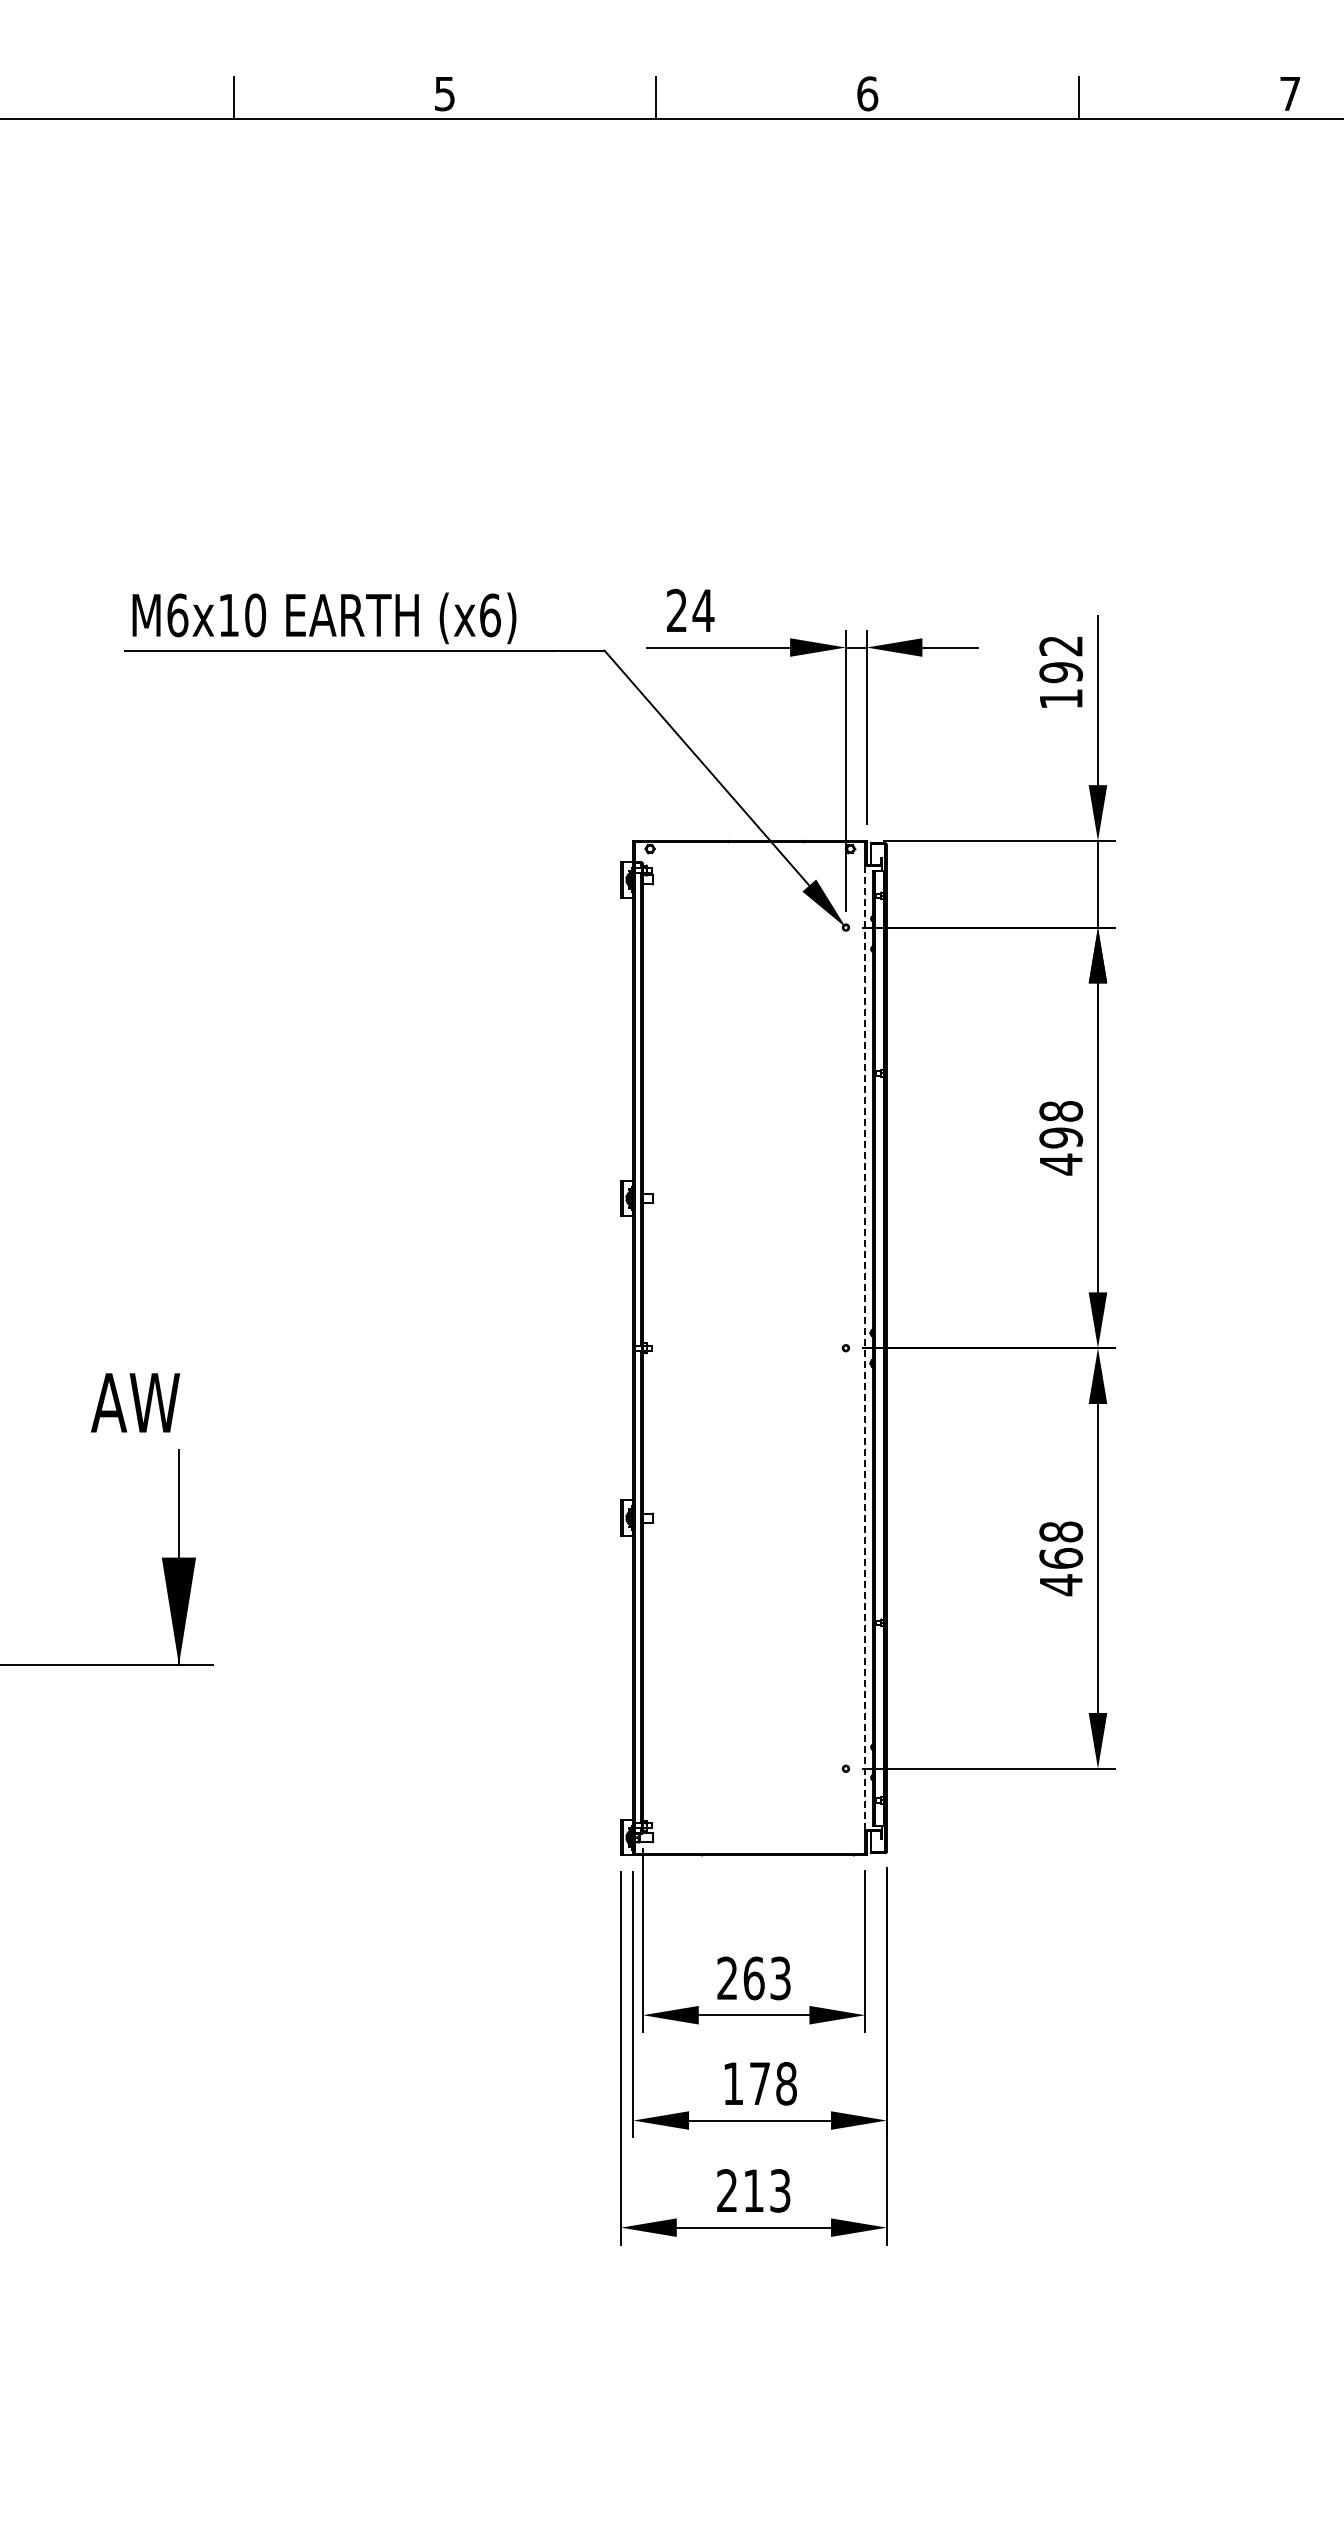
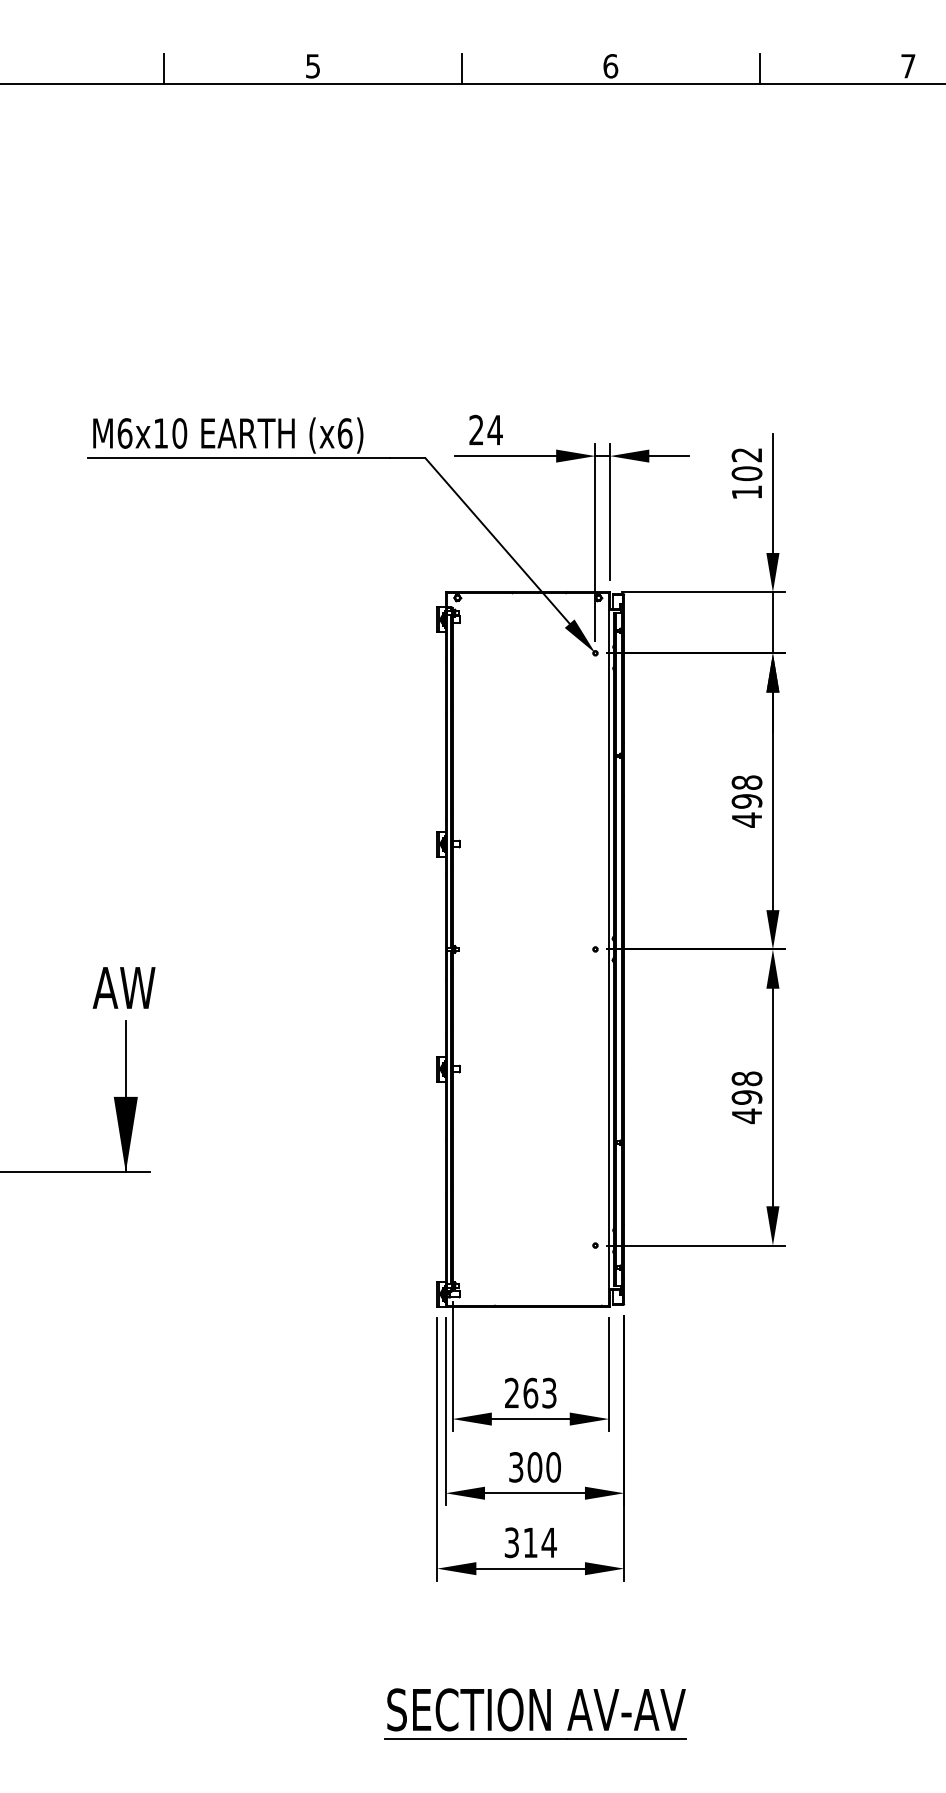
text: (1061, 672) -> (747, 473), 192 -> 102
line: (865, 1348) -> (609, 949), dashed -> solid
text: (135, 1402) -> (124, 987), moved
text: (1061, 1558) -> (747, 1097), 468 -> 498
text: (760, 2083) -> (535, 1467), 178 -> 300
text: (754, 2190) -> (531, 1542), 213 -> 314
part: (760, 2433) -> (535, 1713), added

